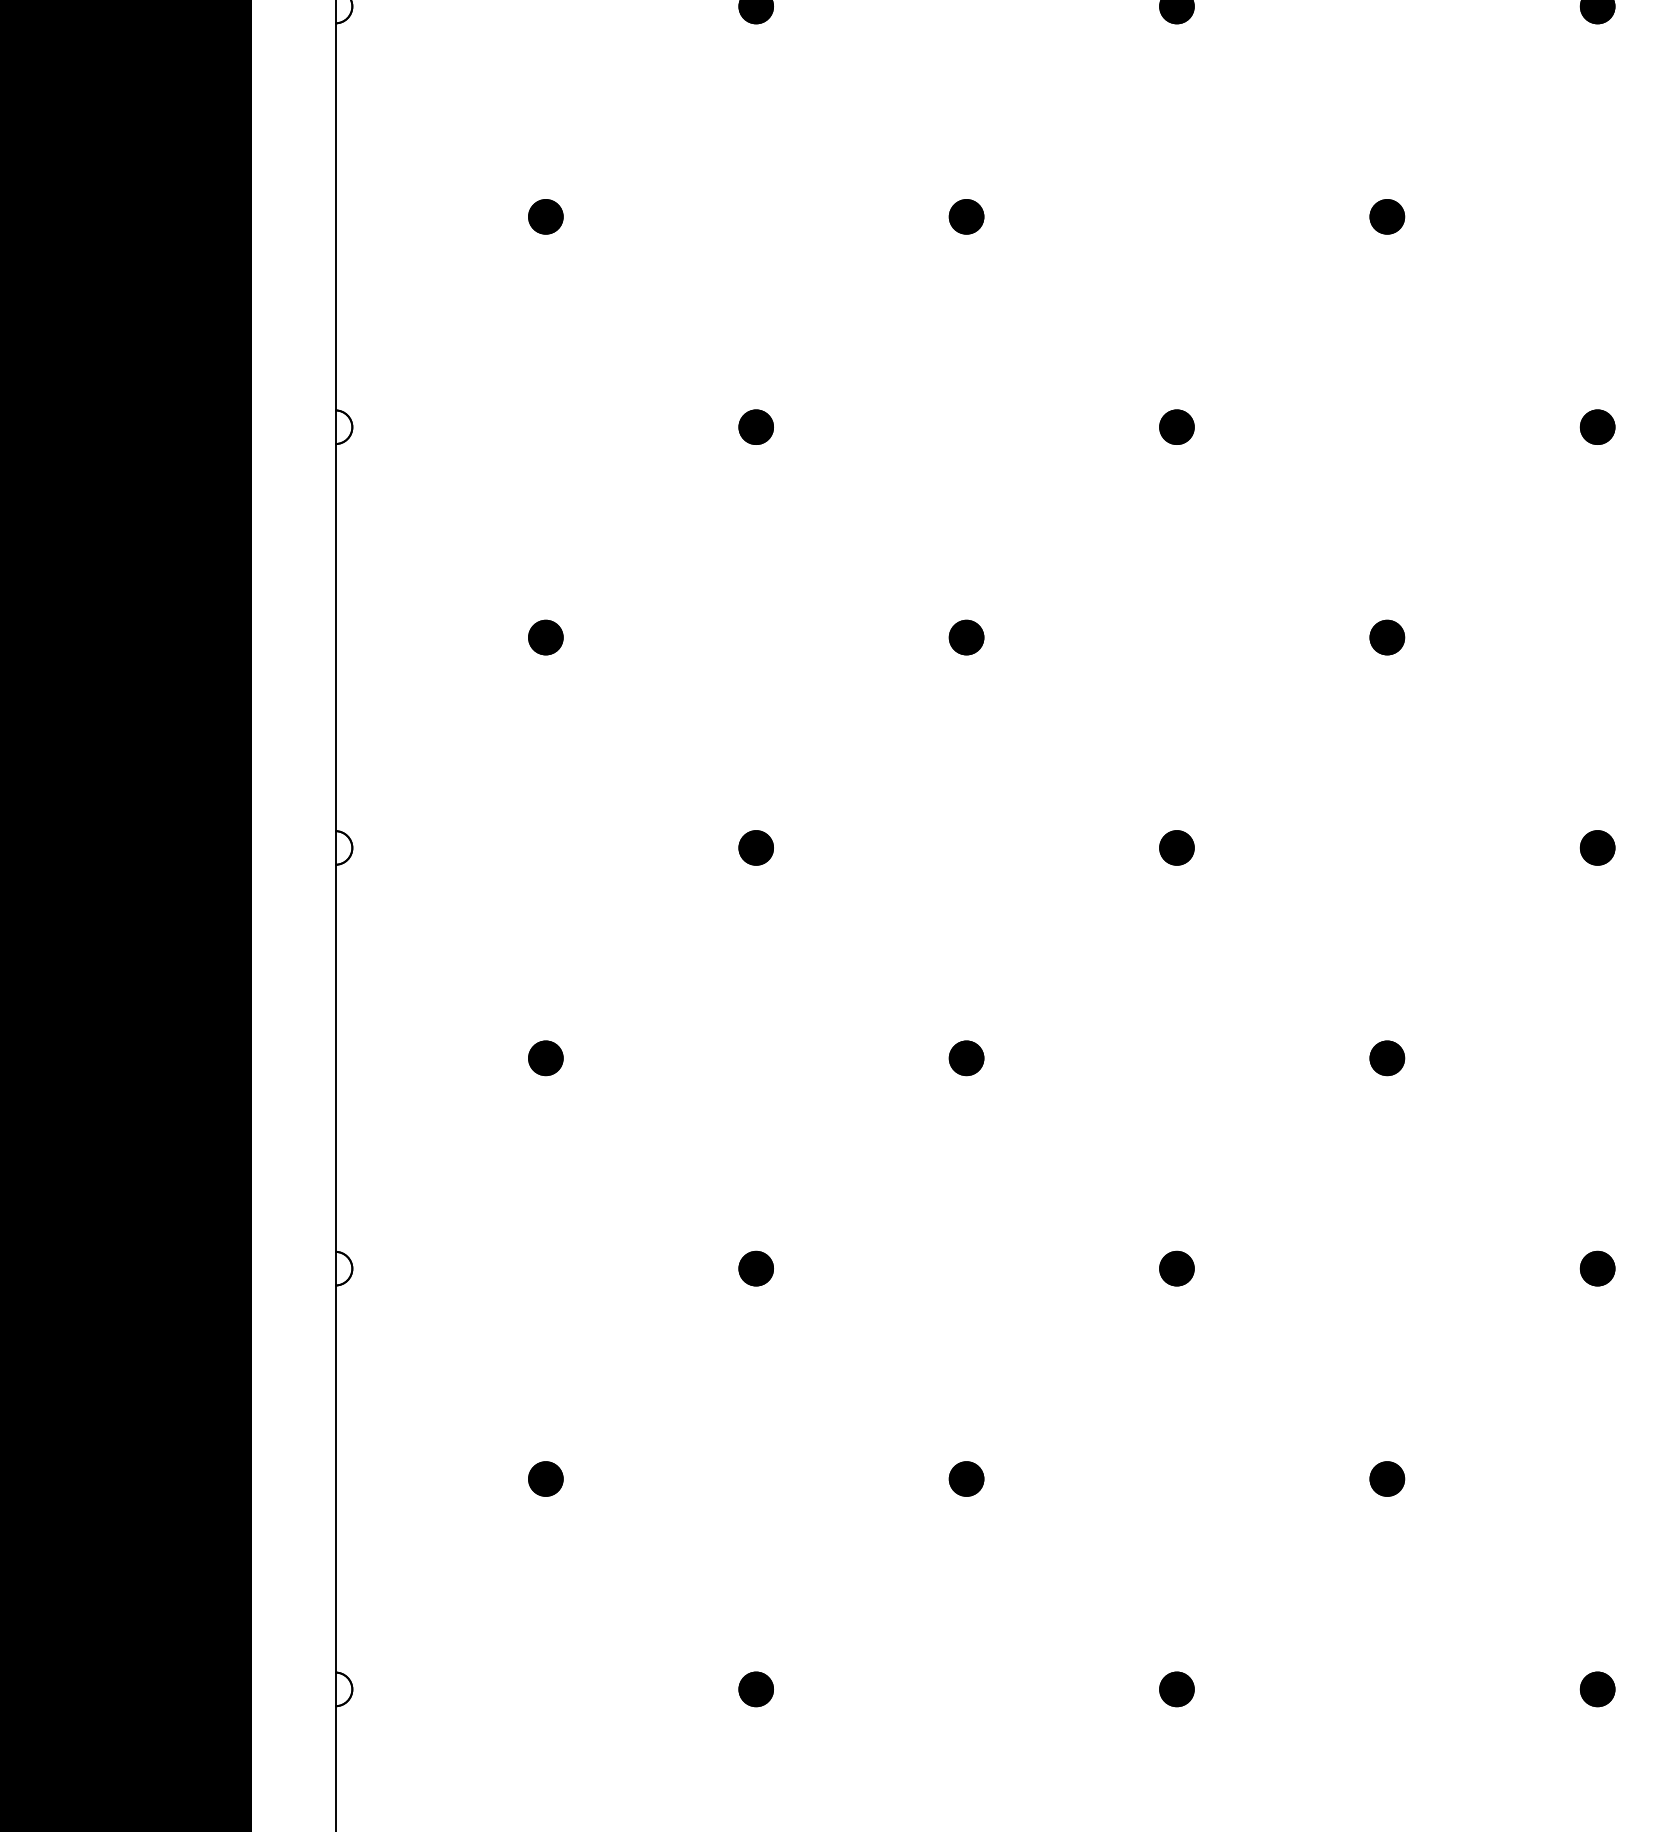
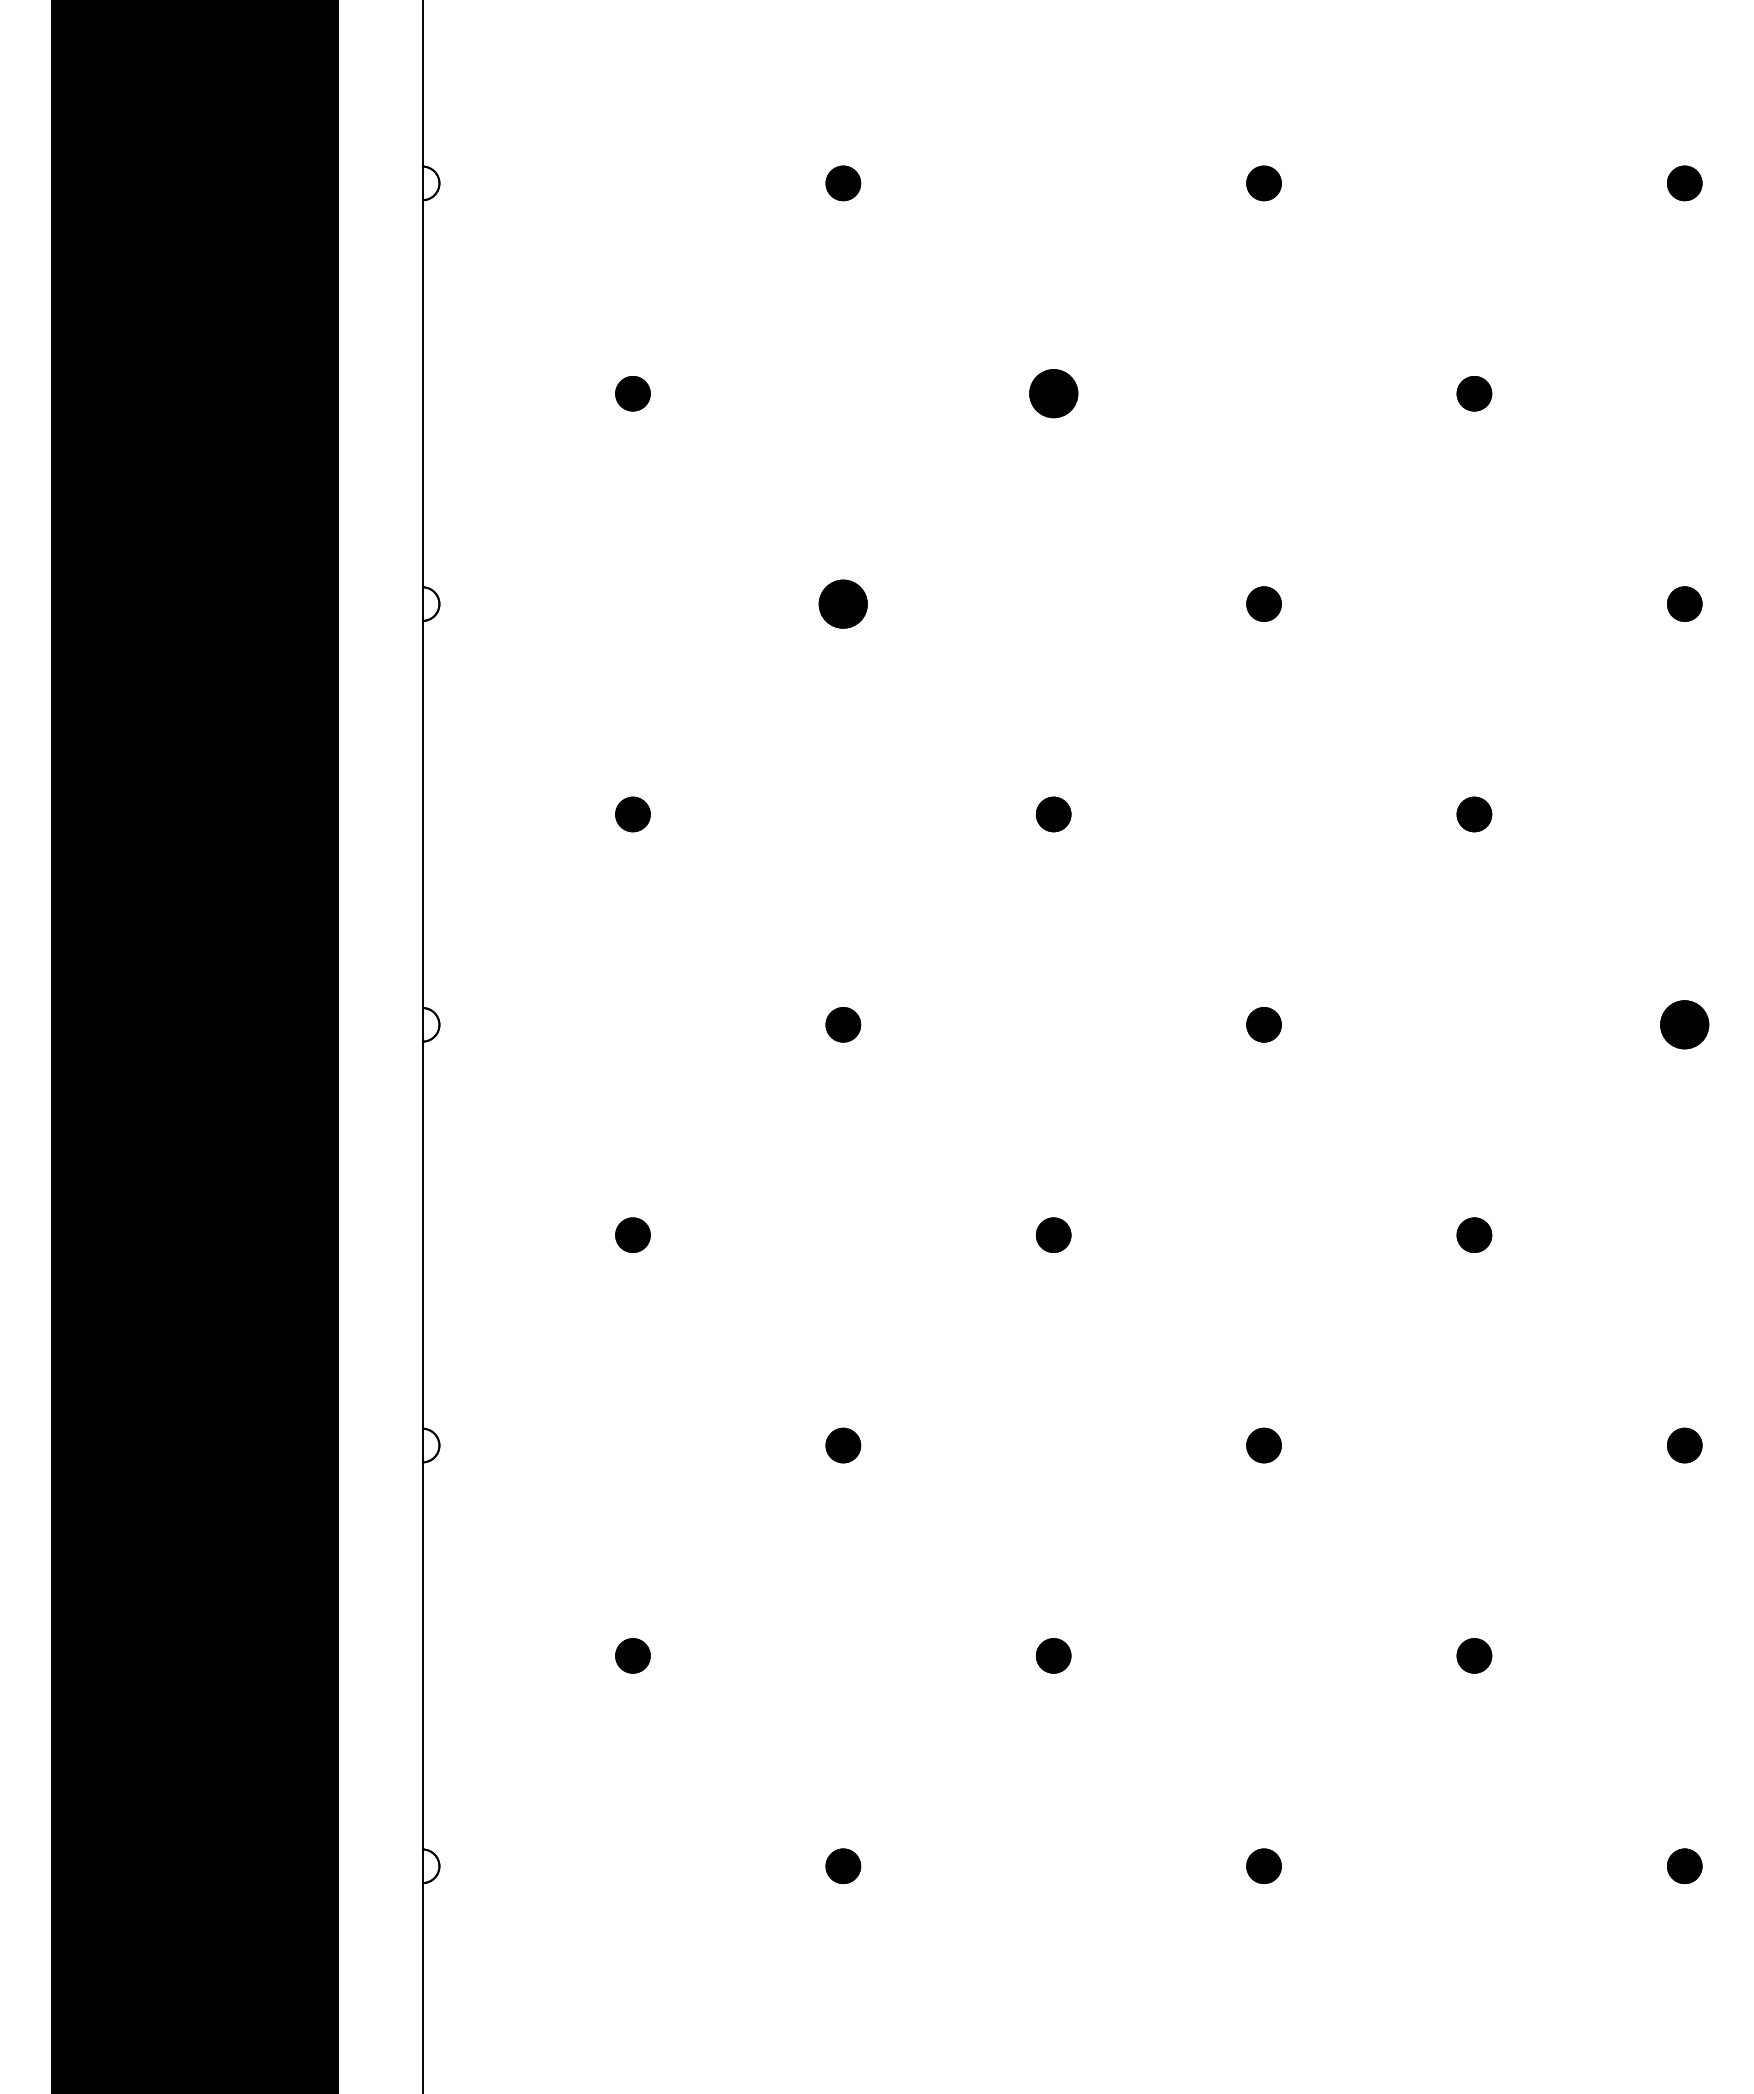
part: (966, 216) -> (1053, 393), size x1.4
part: (756, 426) -> (843, 603), size x1.4
part: (1597, 847) -> (1684, 1024), size x1.4

